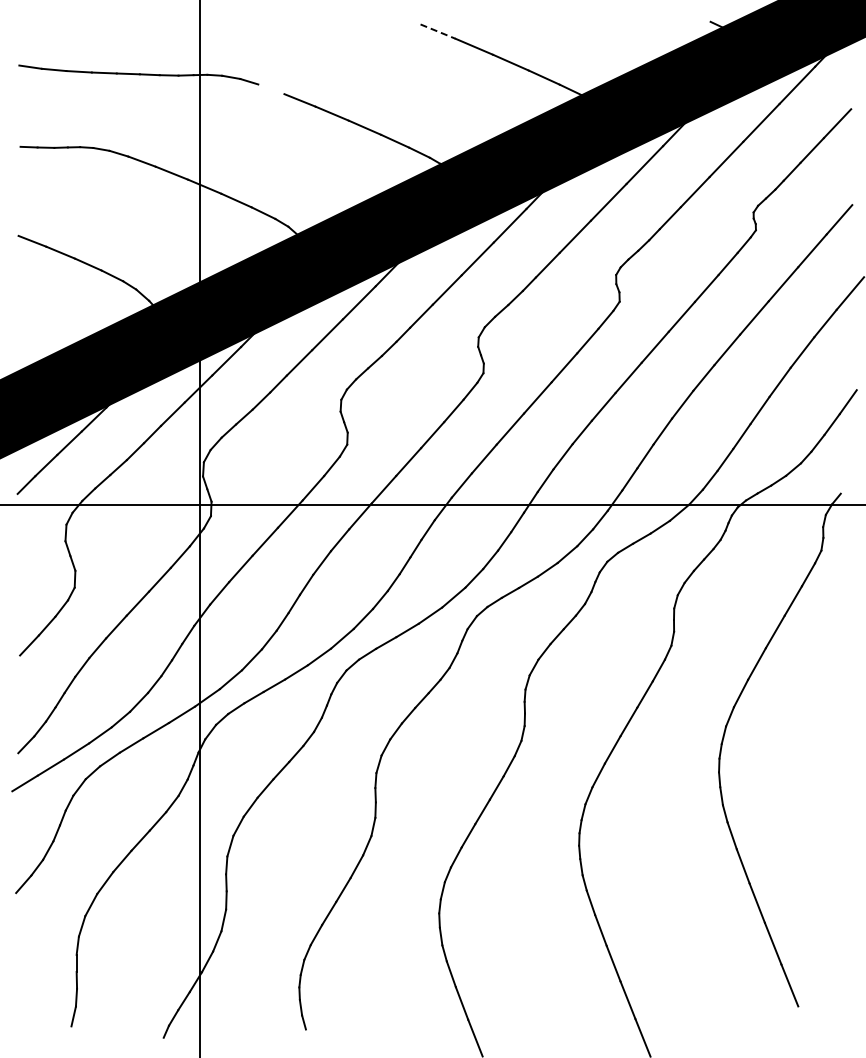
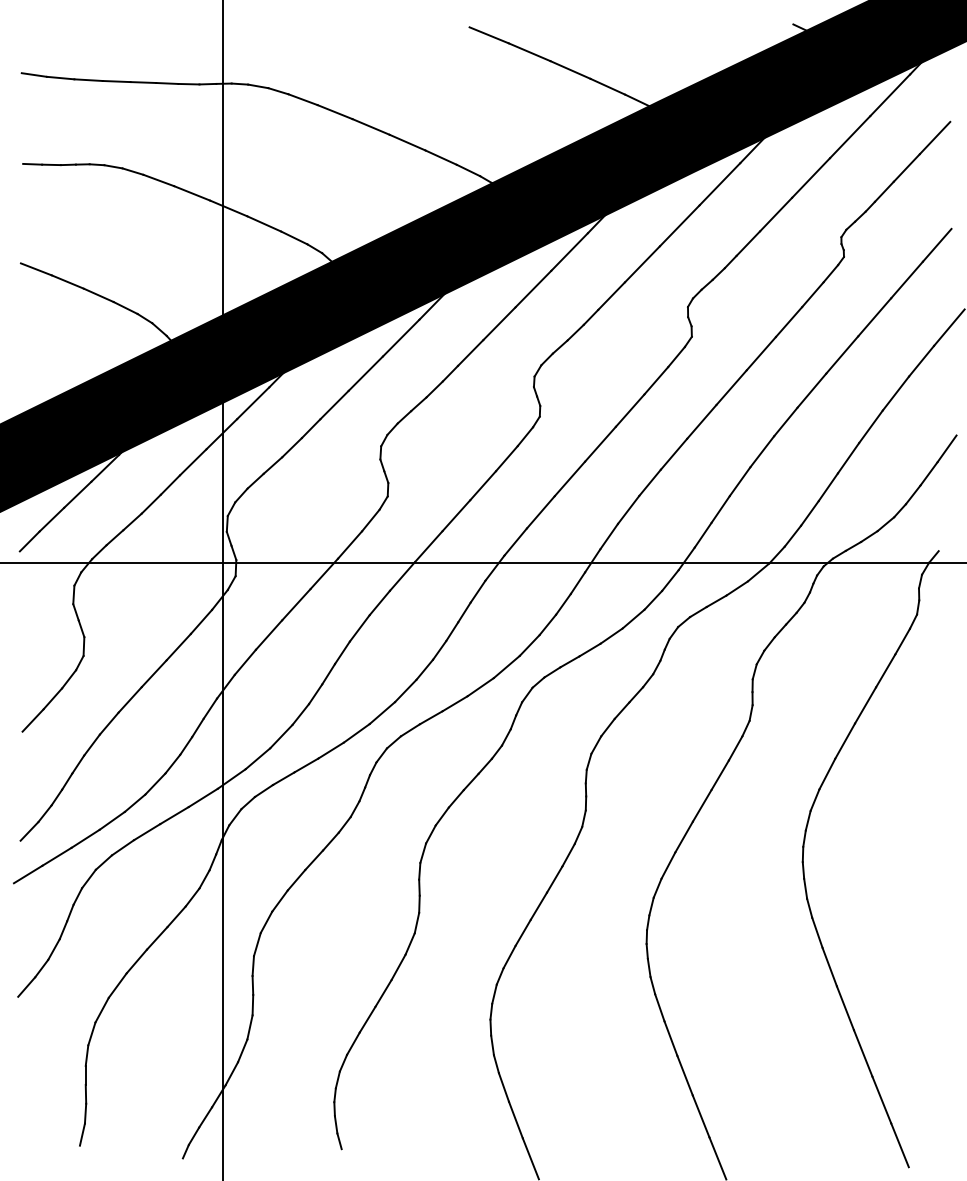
line: (438, 31) -> (489, 35), dashed -> solid
line: (271, 89) -> (303, 99), added
line: (806, 1025) -> (900, 1144), added

